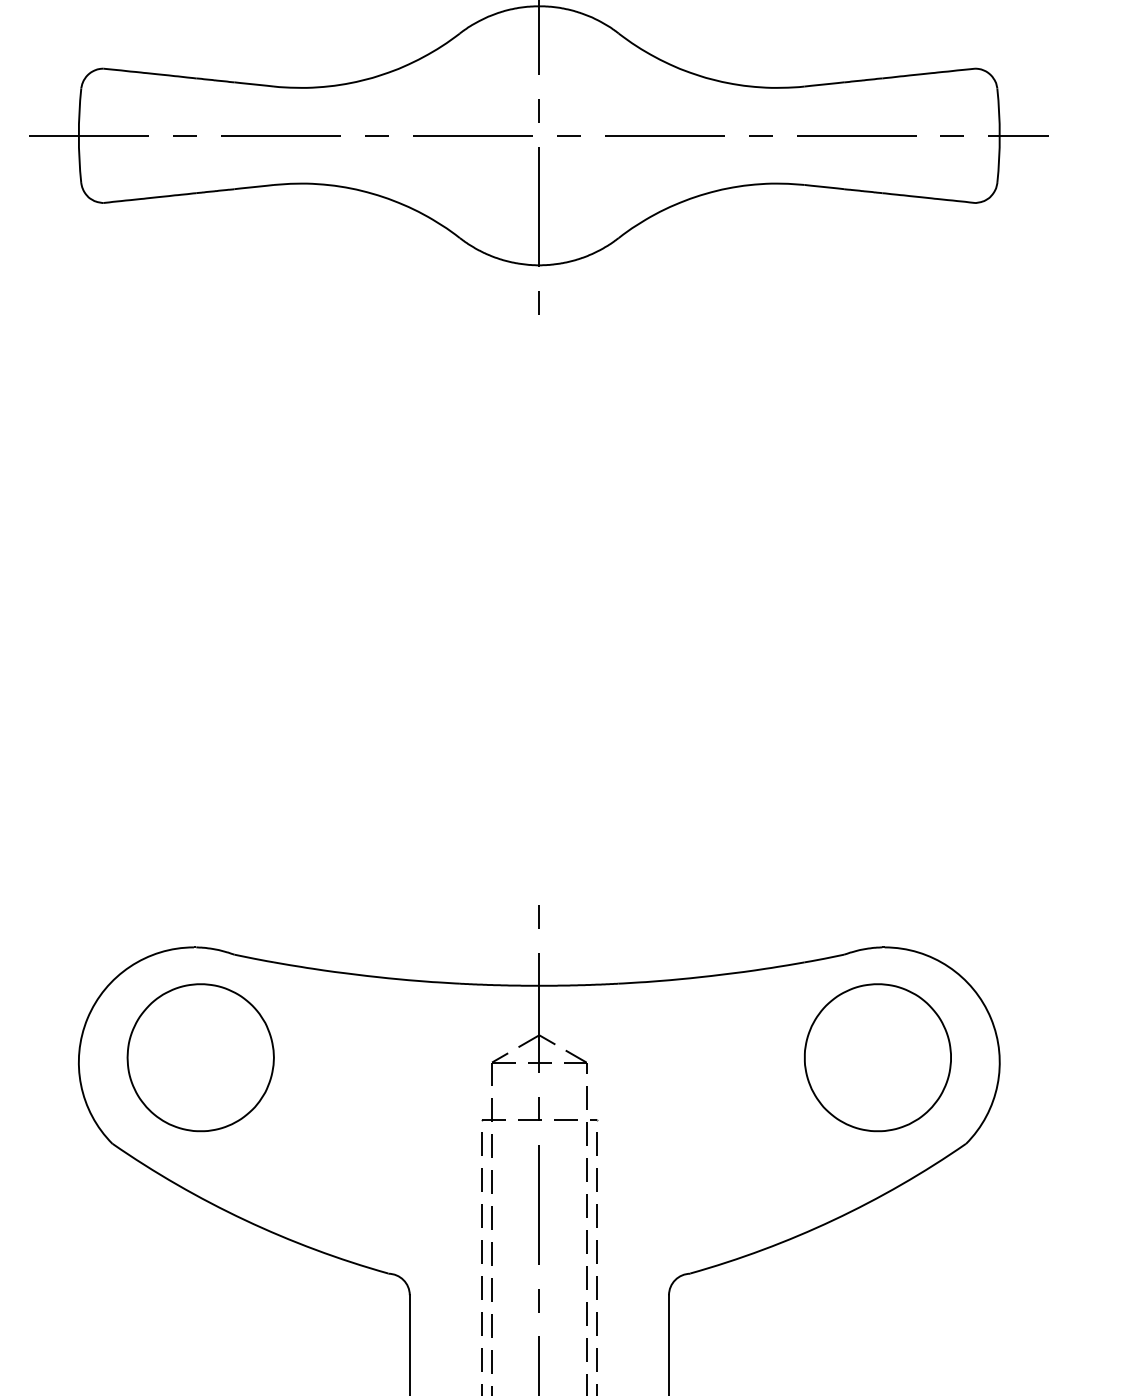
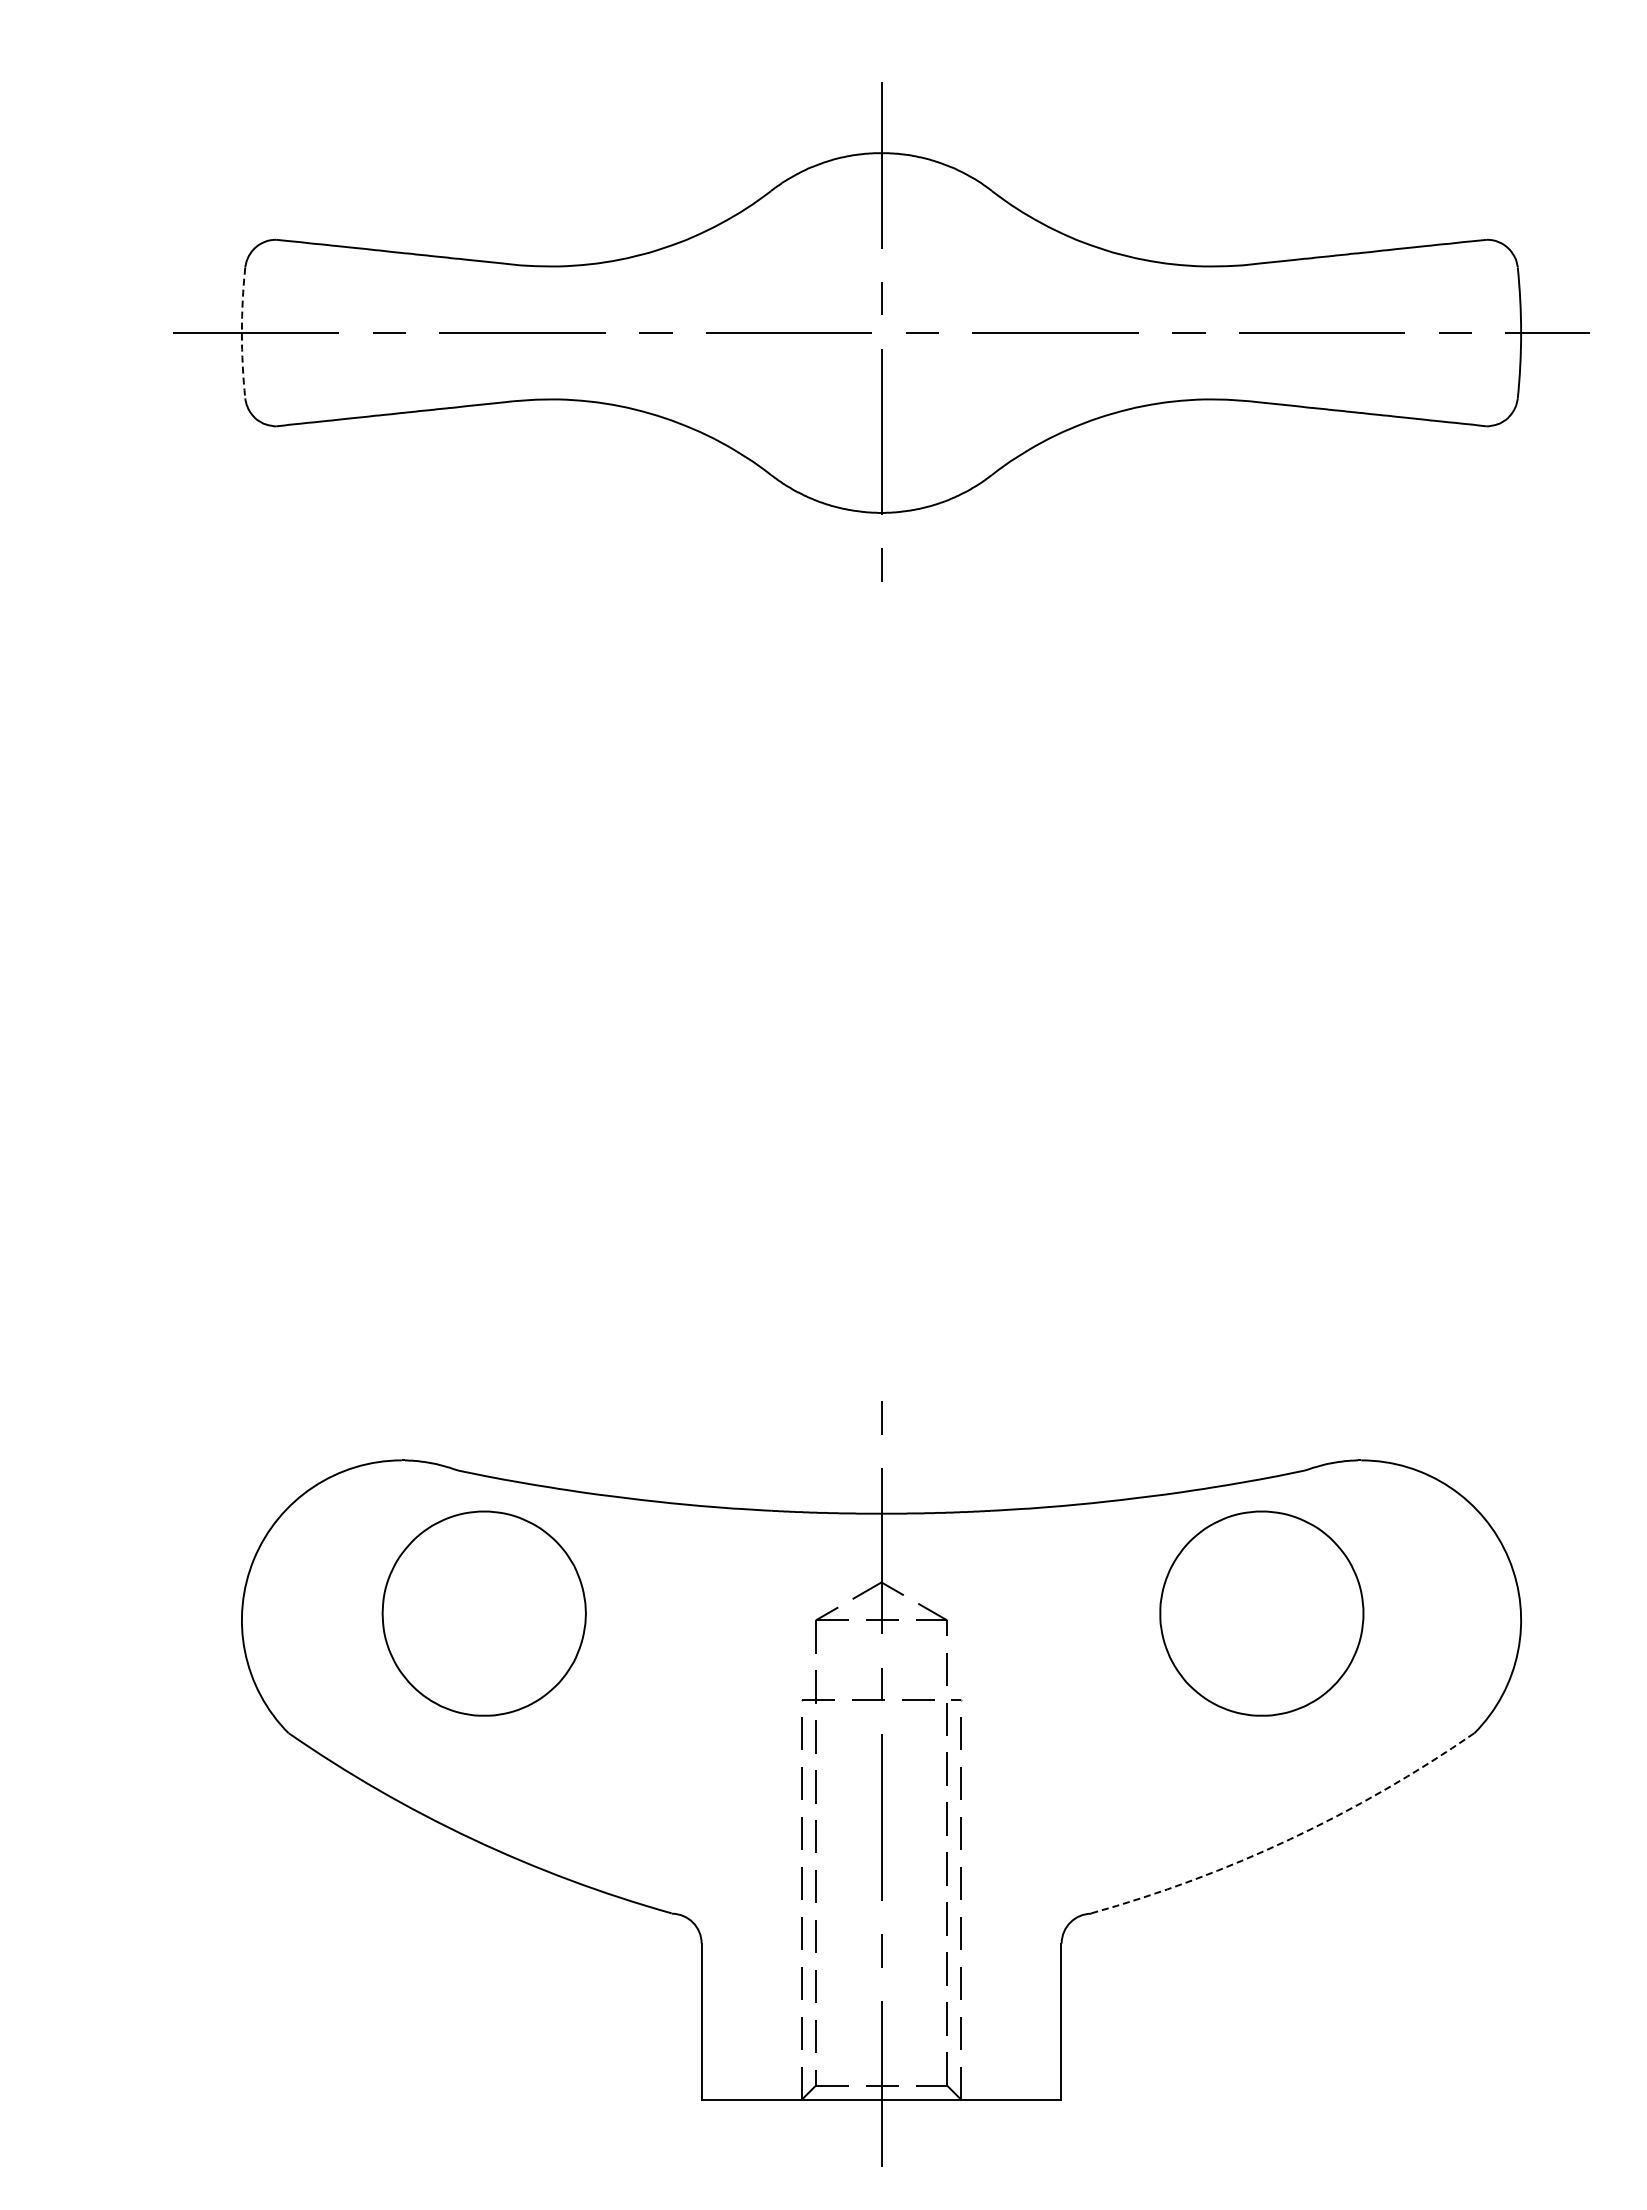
arc: (78, 136) -> (241, 333), solid -> dashed
part: (200, 1057) -> (483, 1613), moved
part: (877, 1057) -> (1261, 1613), moved
arc: (833, 1220) -> (1290, 1839), solid -> dashed

